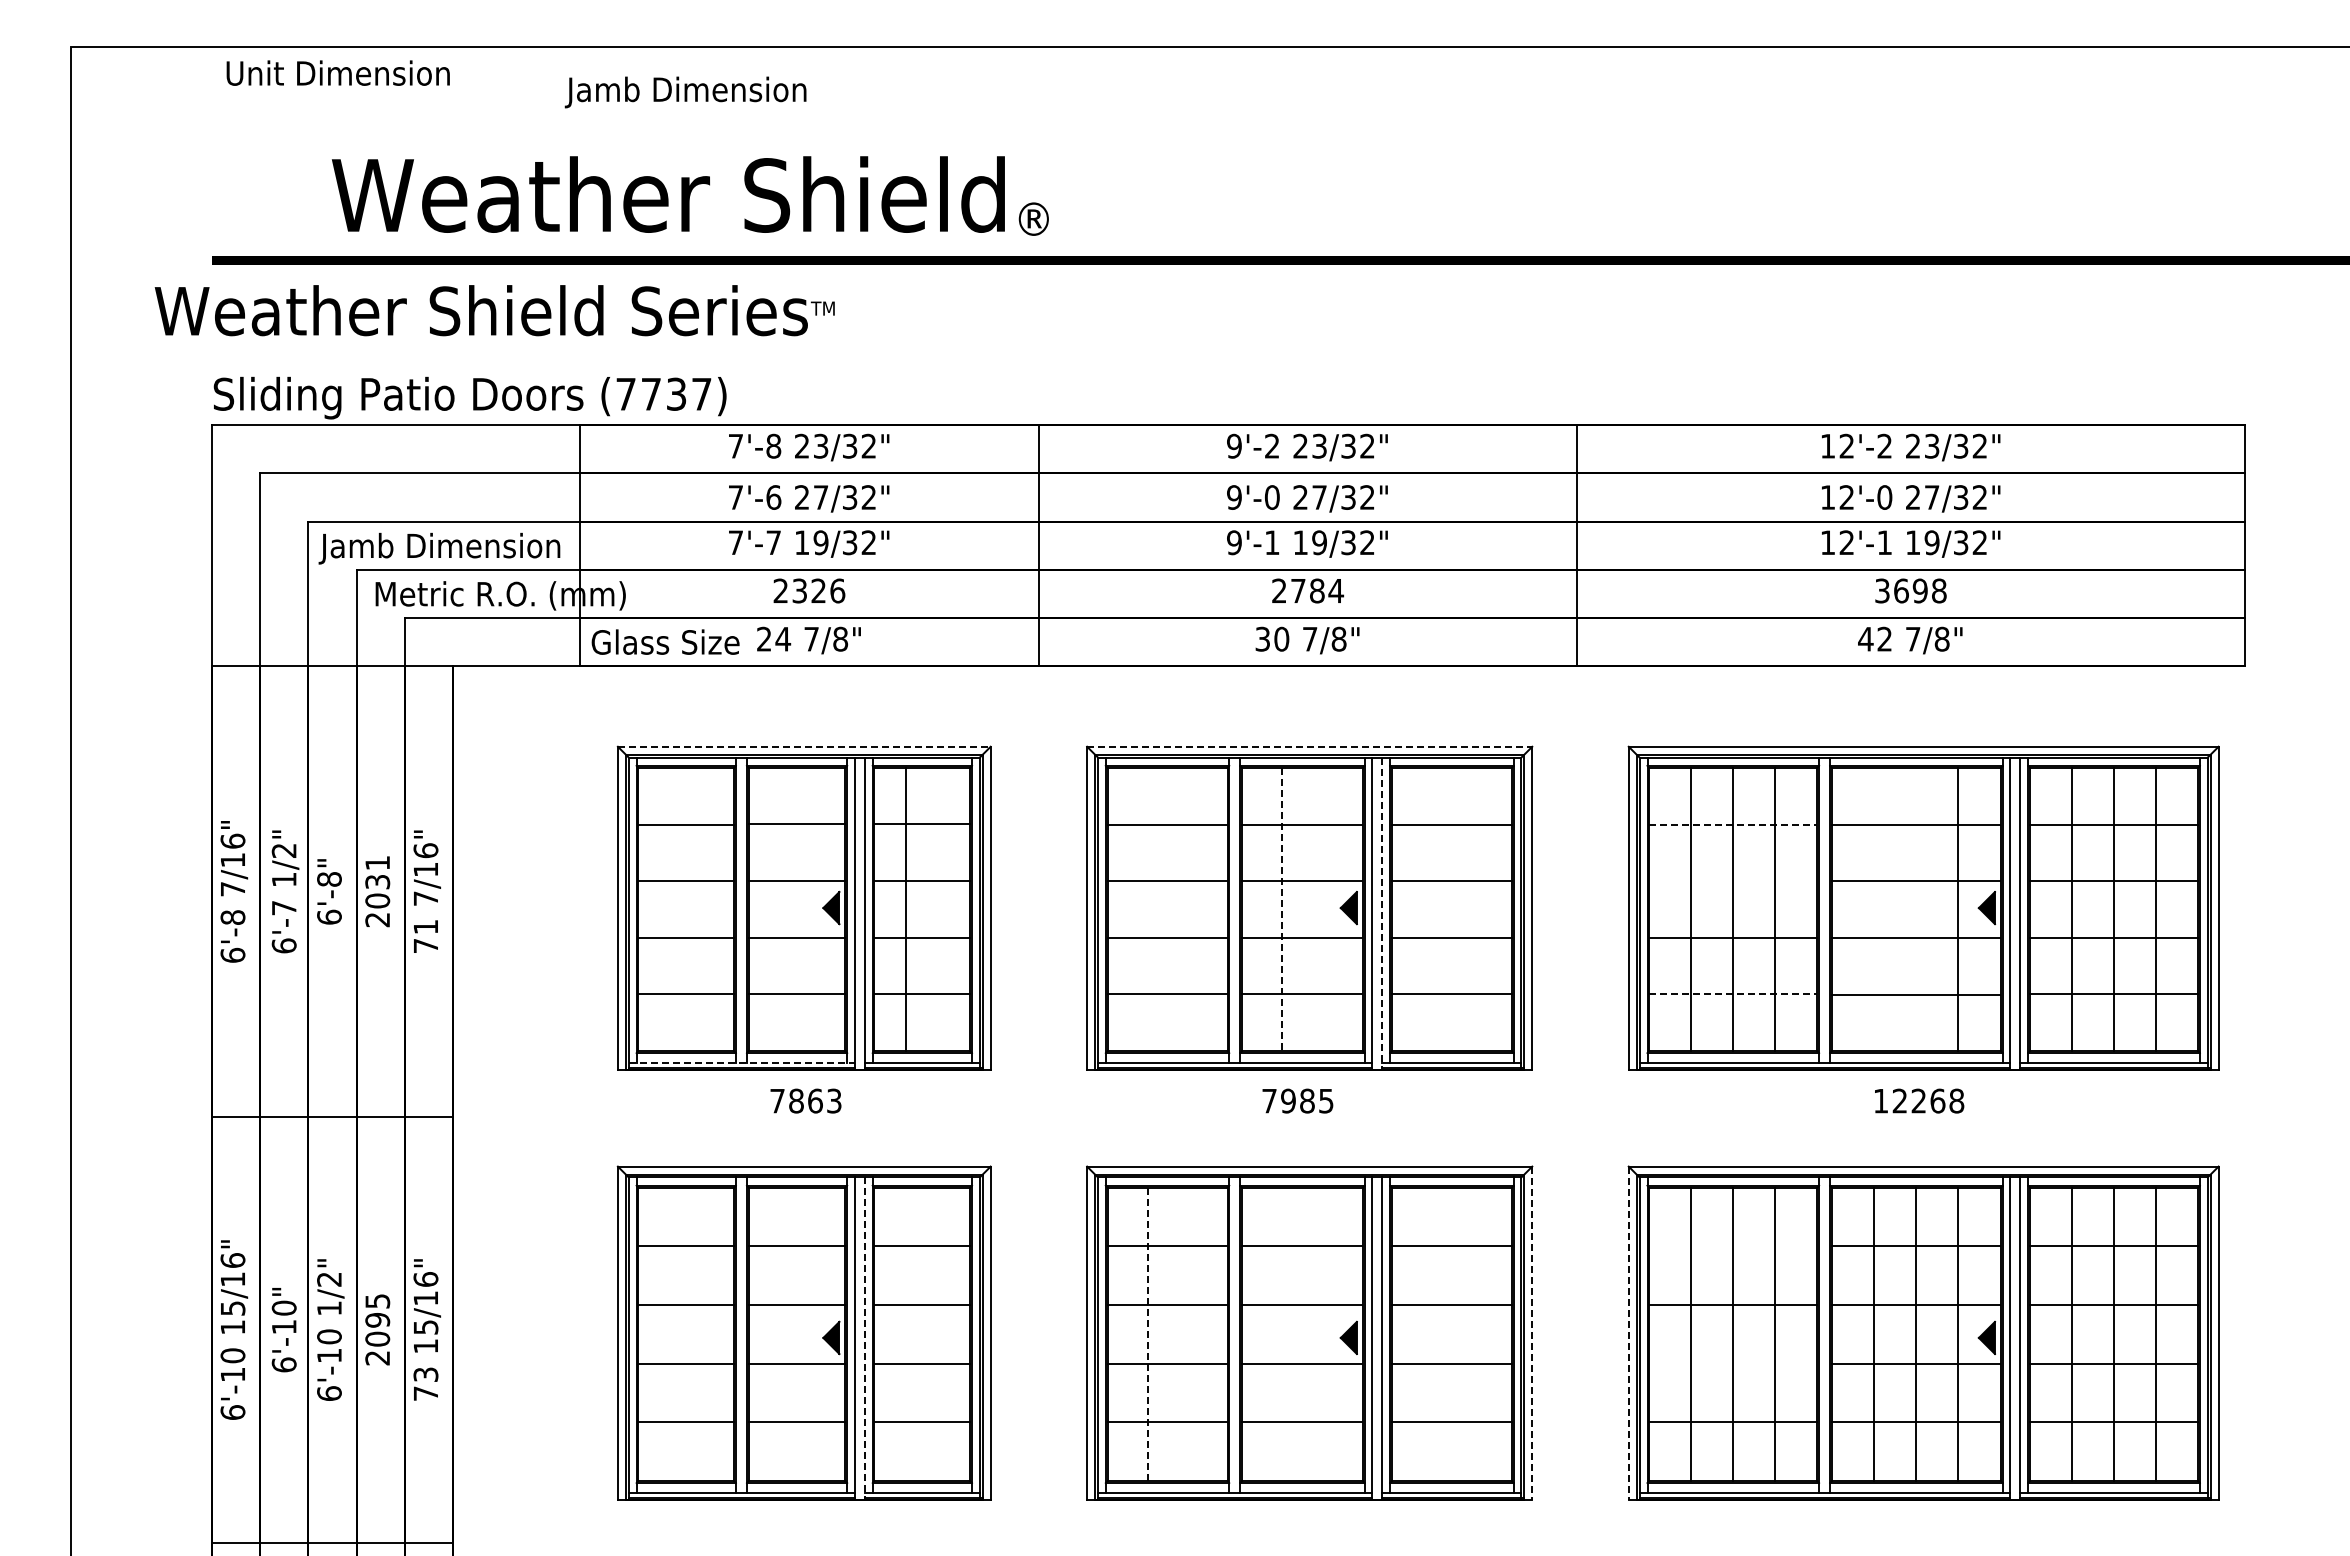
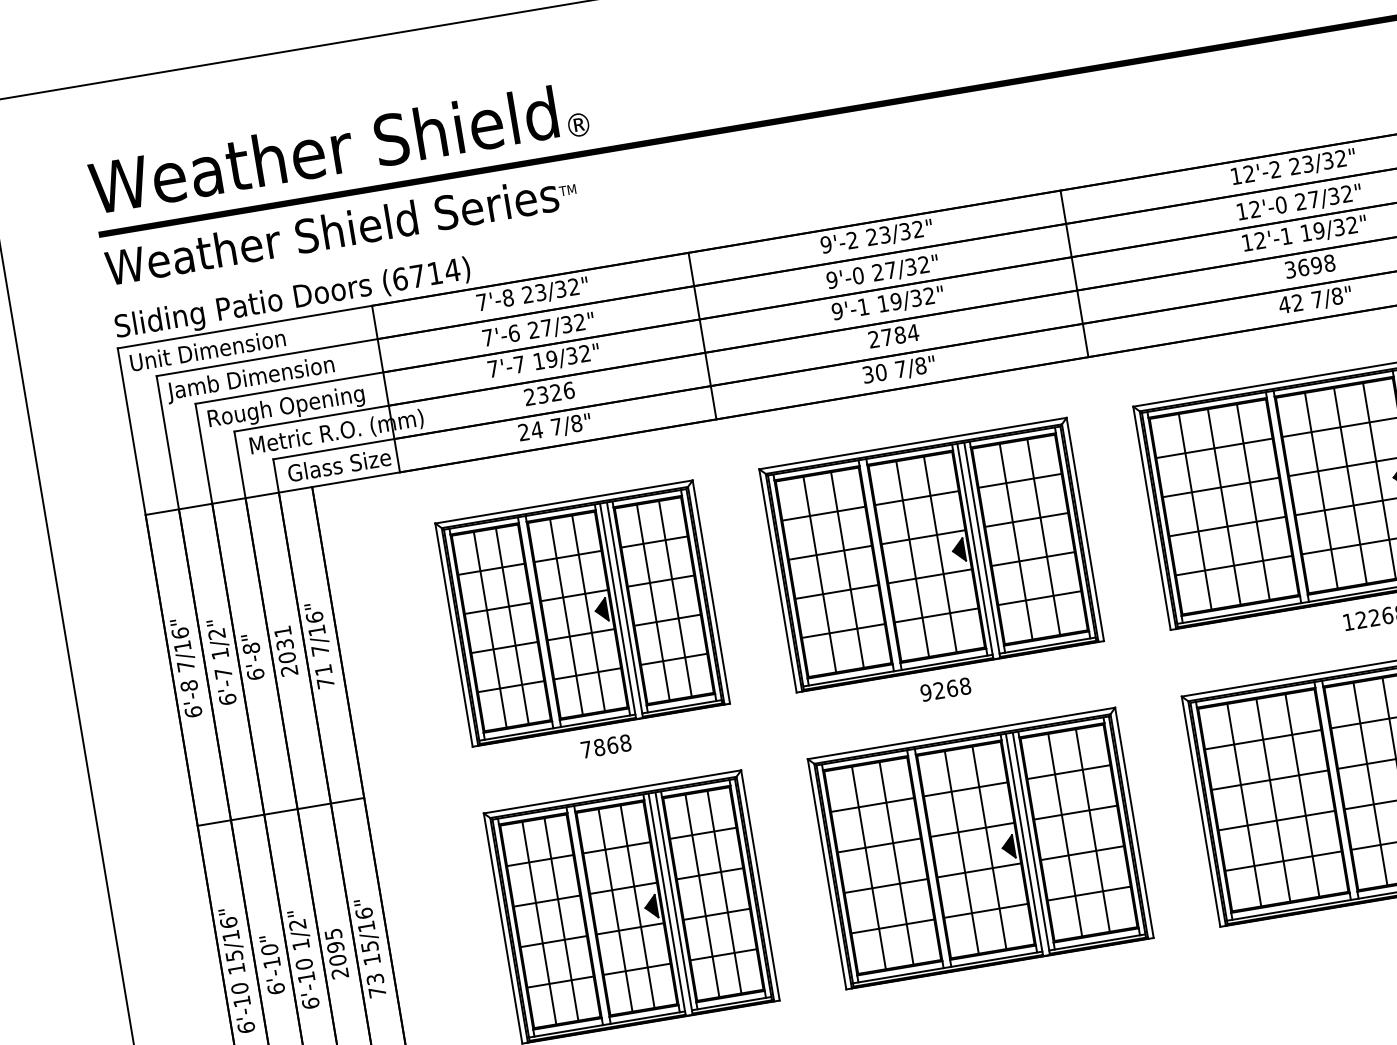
text: (337, 72) -> (207, 349), moved
text: (685, 92) -> (250, 379), moved
text: (690, 195) -> (338, 148), moved
text: (494, 310) -> (341, 229), moved
text: (664, 393) -> (426, 274), (7737) -> (6714)
text: (439, 548) -> (289, 407), Jamb Dimension -> Rough Opening
text: (665, 641) -> (339, 464), moved
line: (804, 746) -> (564, 501), dashed -> solid
line: (1309, 746) -> (912, 443), dashed -> solid
line: (1733, 824) -> (1214, 448), dashed -> solid
line: (1733, 881) -> (1221, 487), added
line: (1147, 908) -> (819, 573), added
line: (1187, 908) -> (847, 569), added
line: (1322, 908) -> (940, 553), added
line: (1431, 908) -> (1015, 541), added
line: (1471, 908) -> (1043, 536), added
line: (670, 909) -> (490, 629), added
line: (702, 909) -> (512, 626), added
line: (780, 909) -> (566, 617), added
line: (812, 909) -> (588, 613), added
line: (938, 909) -> (675, 598), added
line: (1282, 909) -> (912, 559), dashed -> solid
line: (1873, 909) -> (1321, 490), added
line: (1915, 909) -> (1350, 485), added
line: (1382, 914) -> (982, 550), dashed -> solid
line: (1733, 994) -> (1234, 565), dashed -> solid
line: (742, 1063) -> (557, 727), dashed -> solid
text: (834, 1100) -> (625, 742), 7863 -> 7868
text: (1297, 1100) -> (945, 689), 7985 -> 9268
line: (1733, 1246) -> (1263, 739), added
line: (670, 1333) -> (539, 922), added
line: (702, 1333) -> (561, 918), added
line: (906, 1333) -> (702, 895), added
line: (938, 1333) -> (724, 891), added
line: (1187, 1333) -> (896, 862), added
line: (1282, 1333) -> (961, 851), added
line: (1322, 1333) -> (989, 847), added
line: (1431, 1333) -> (1064, 834), added
line: (1471, 1333) -> (1092, 830), added
line: (1532, 1333) -> (1134, 822), dashed -> solid
line: (1628, 1333) -> (1200, 811), dashed -> solid
line: (780, 1334) -> (615, 910), added
line: (812, 1334) -> (637, 906), added
line: (1147, 1334) -> (868, 868), dashed -> solid
line: (864, 1339) -> (674, 904), dashed -> solid
line: (1733, 1363) -> (1276, 820), added

